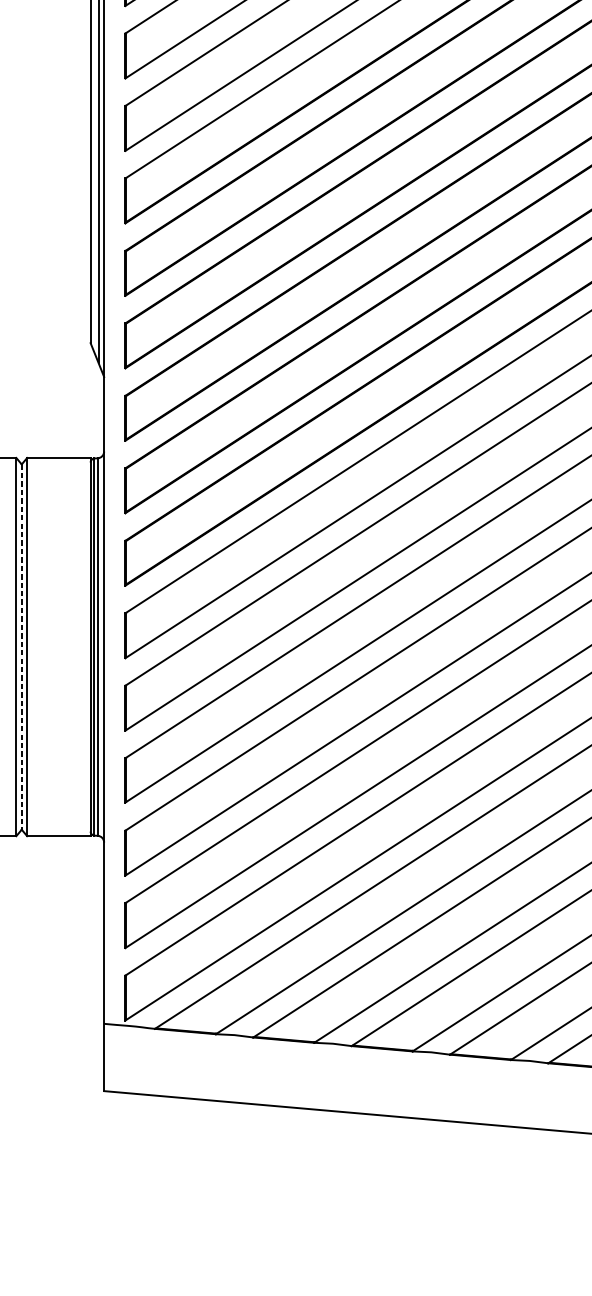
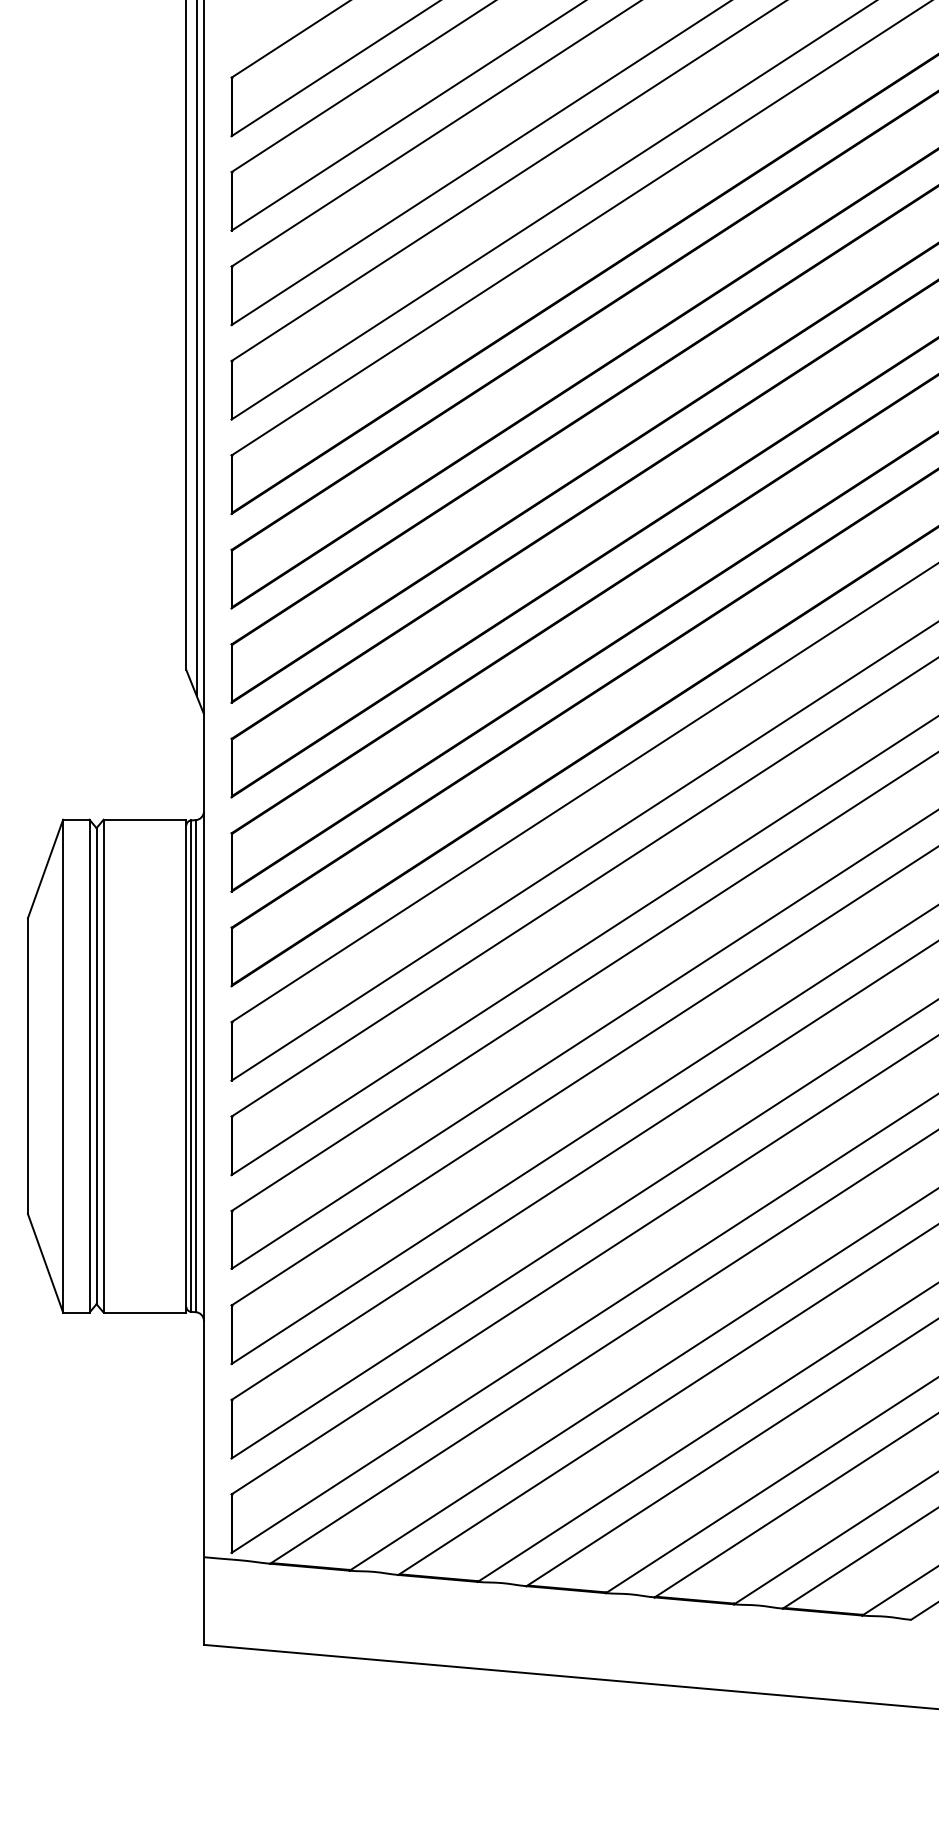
line: (21, 647) -> (96, 1066), dashed -> solid

